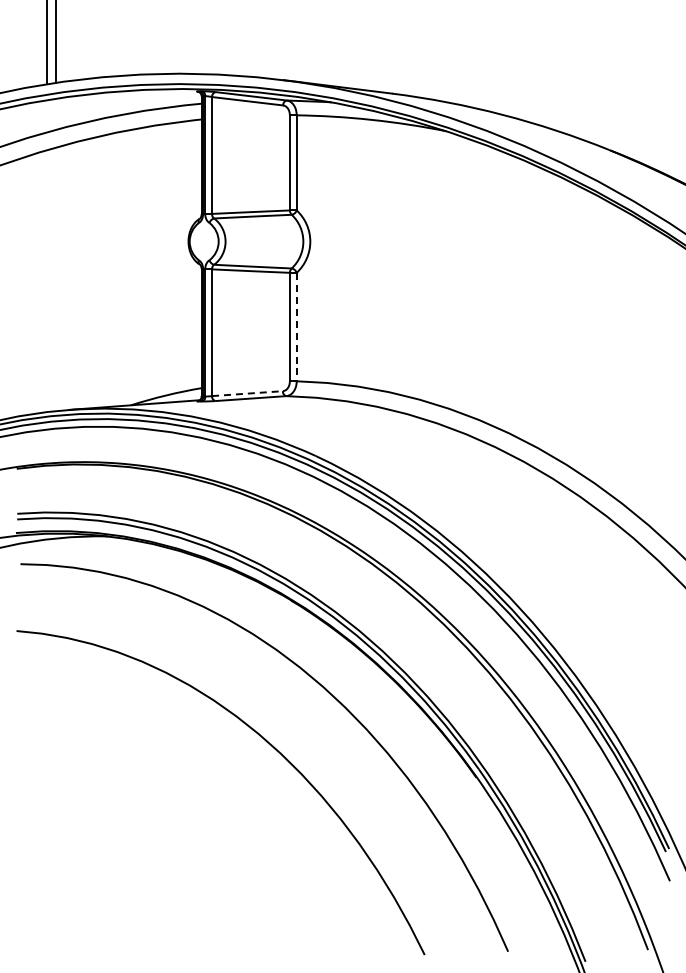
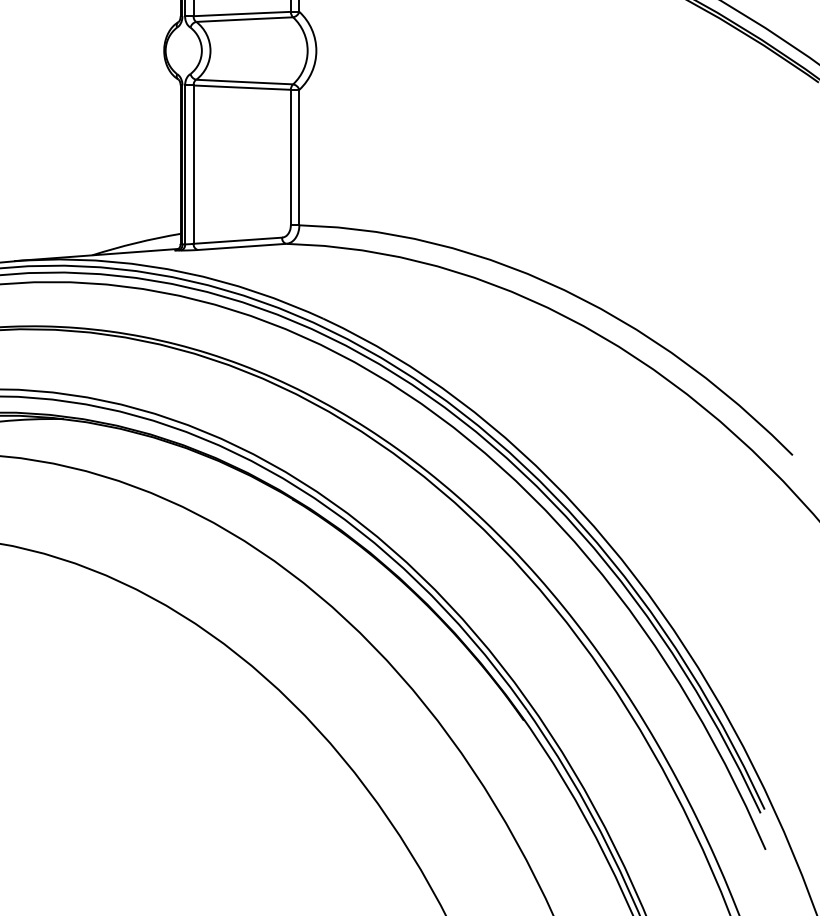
line: (296, 327) -> (299, 158), dashed -> solid
line: (247, 393) -> (237, 240), dashed -> solid

